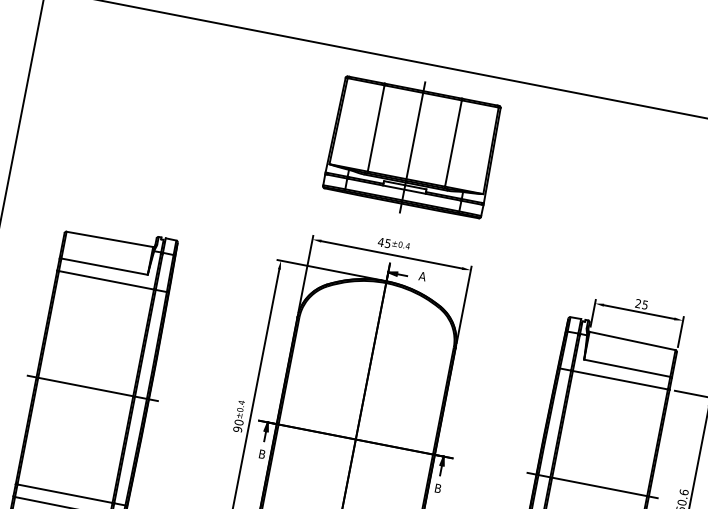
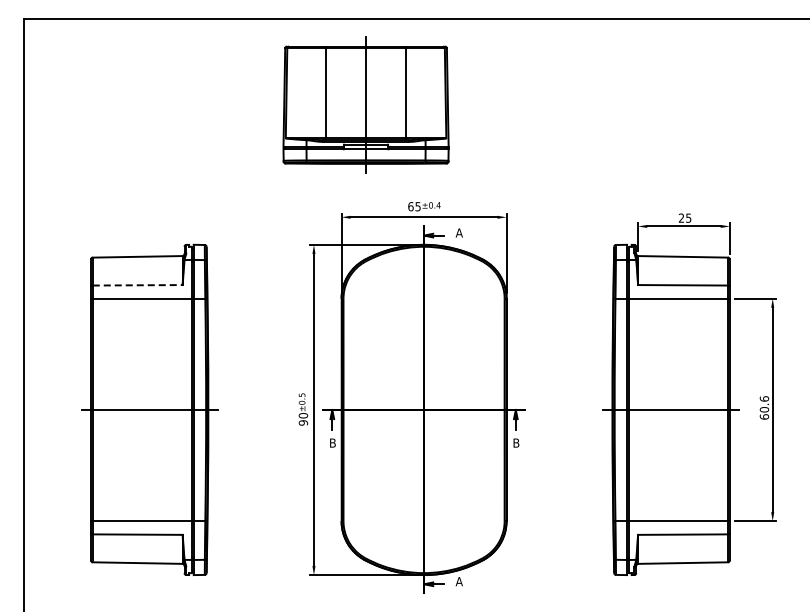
part: (412, 146) -> (365, 104), moved
text: (380, 241) -> (410, 206), 45 -> 65
line: (104, 266) -> (137, 285), solid -> dashed
text: (241, 402) -> (301, 395), ±0.4 -> ±0.5

